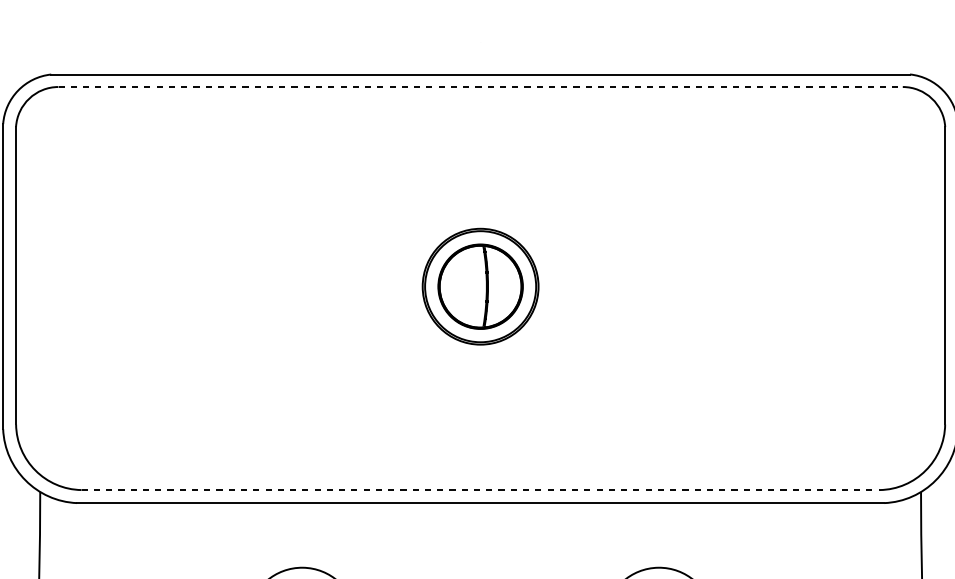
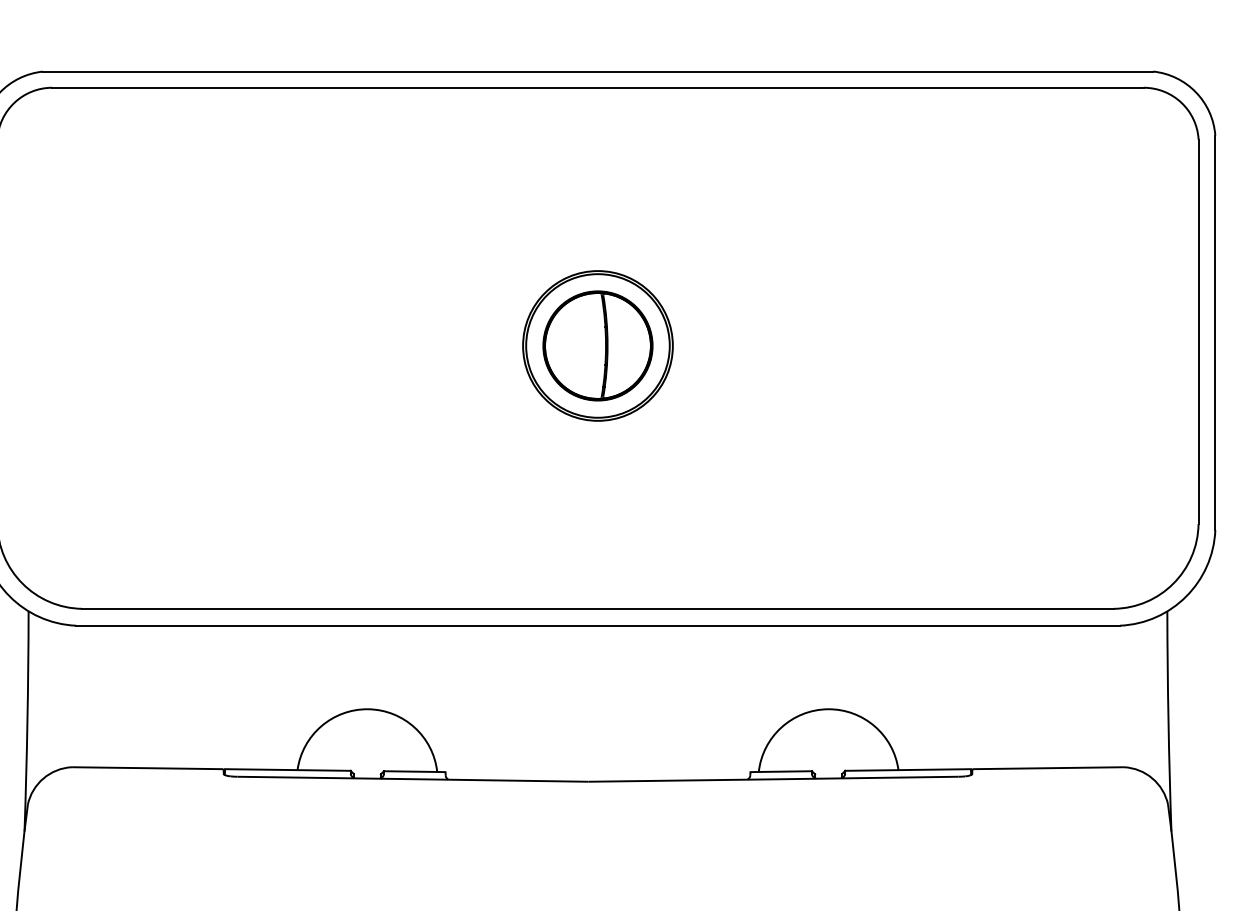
line: (481, 86) -> (598, 87), dashed -> solid
line: (480, 489) -> (597, 608), dashed -> solid

